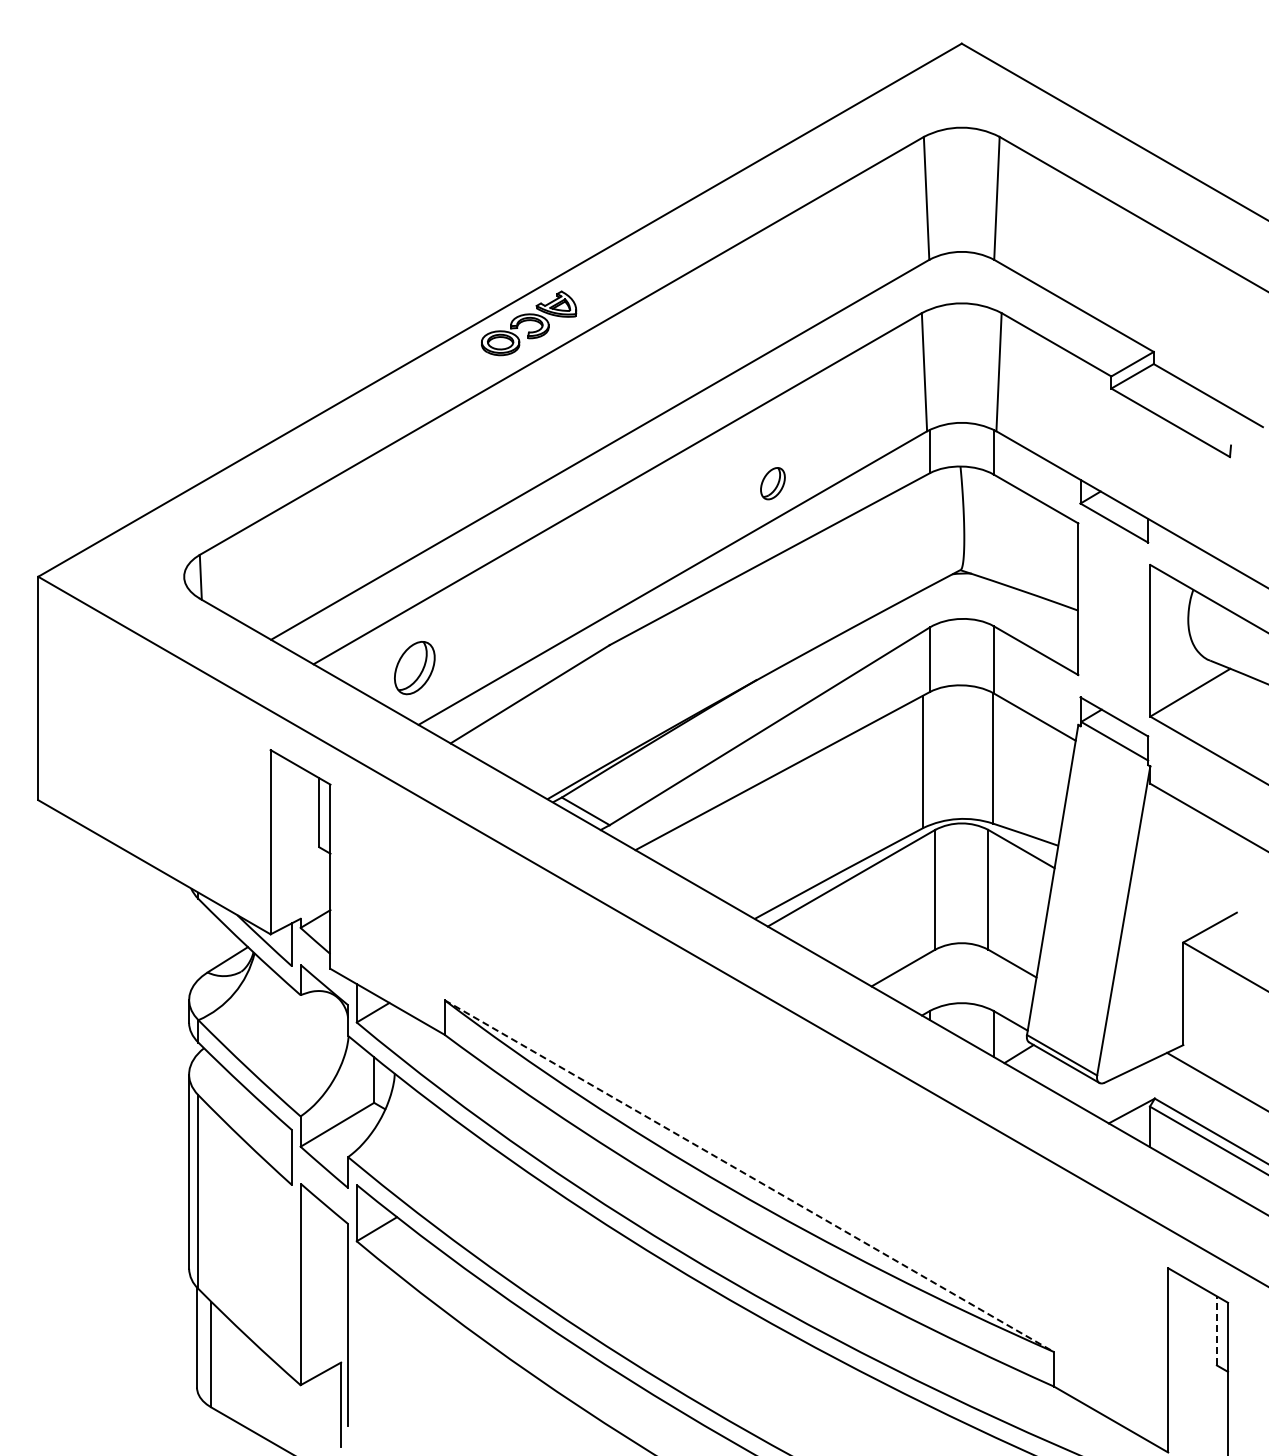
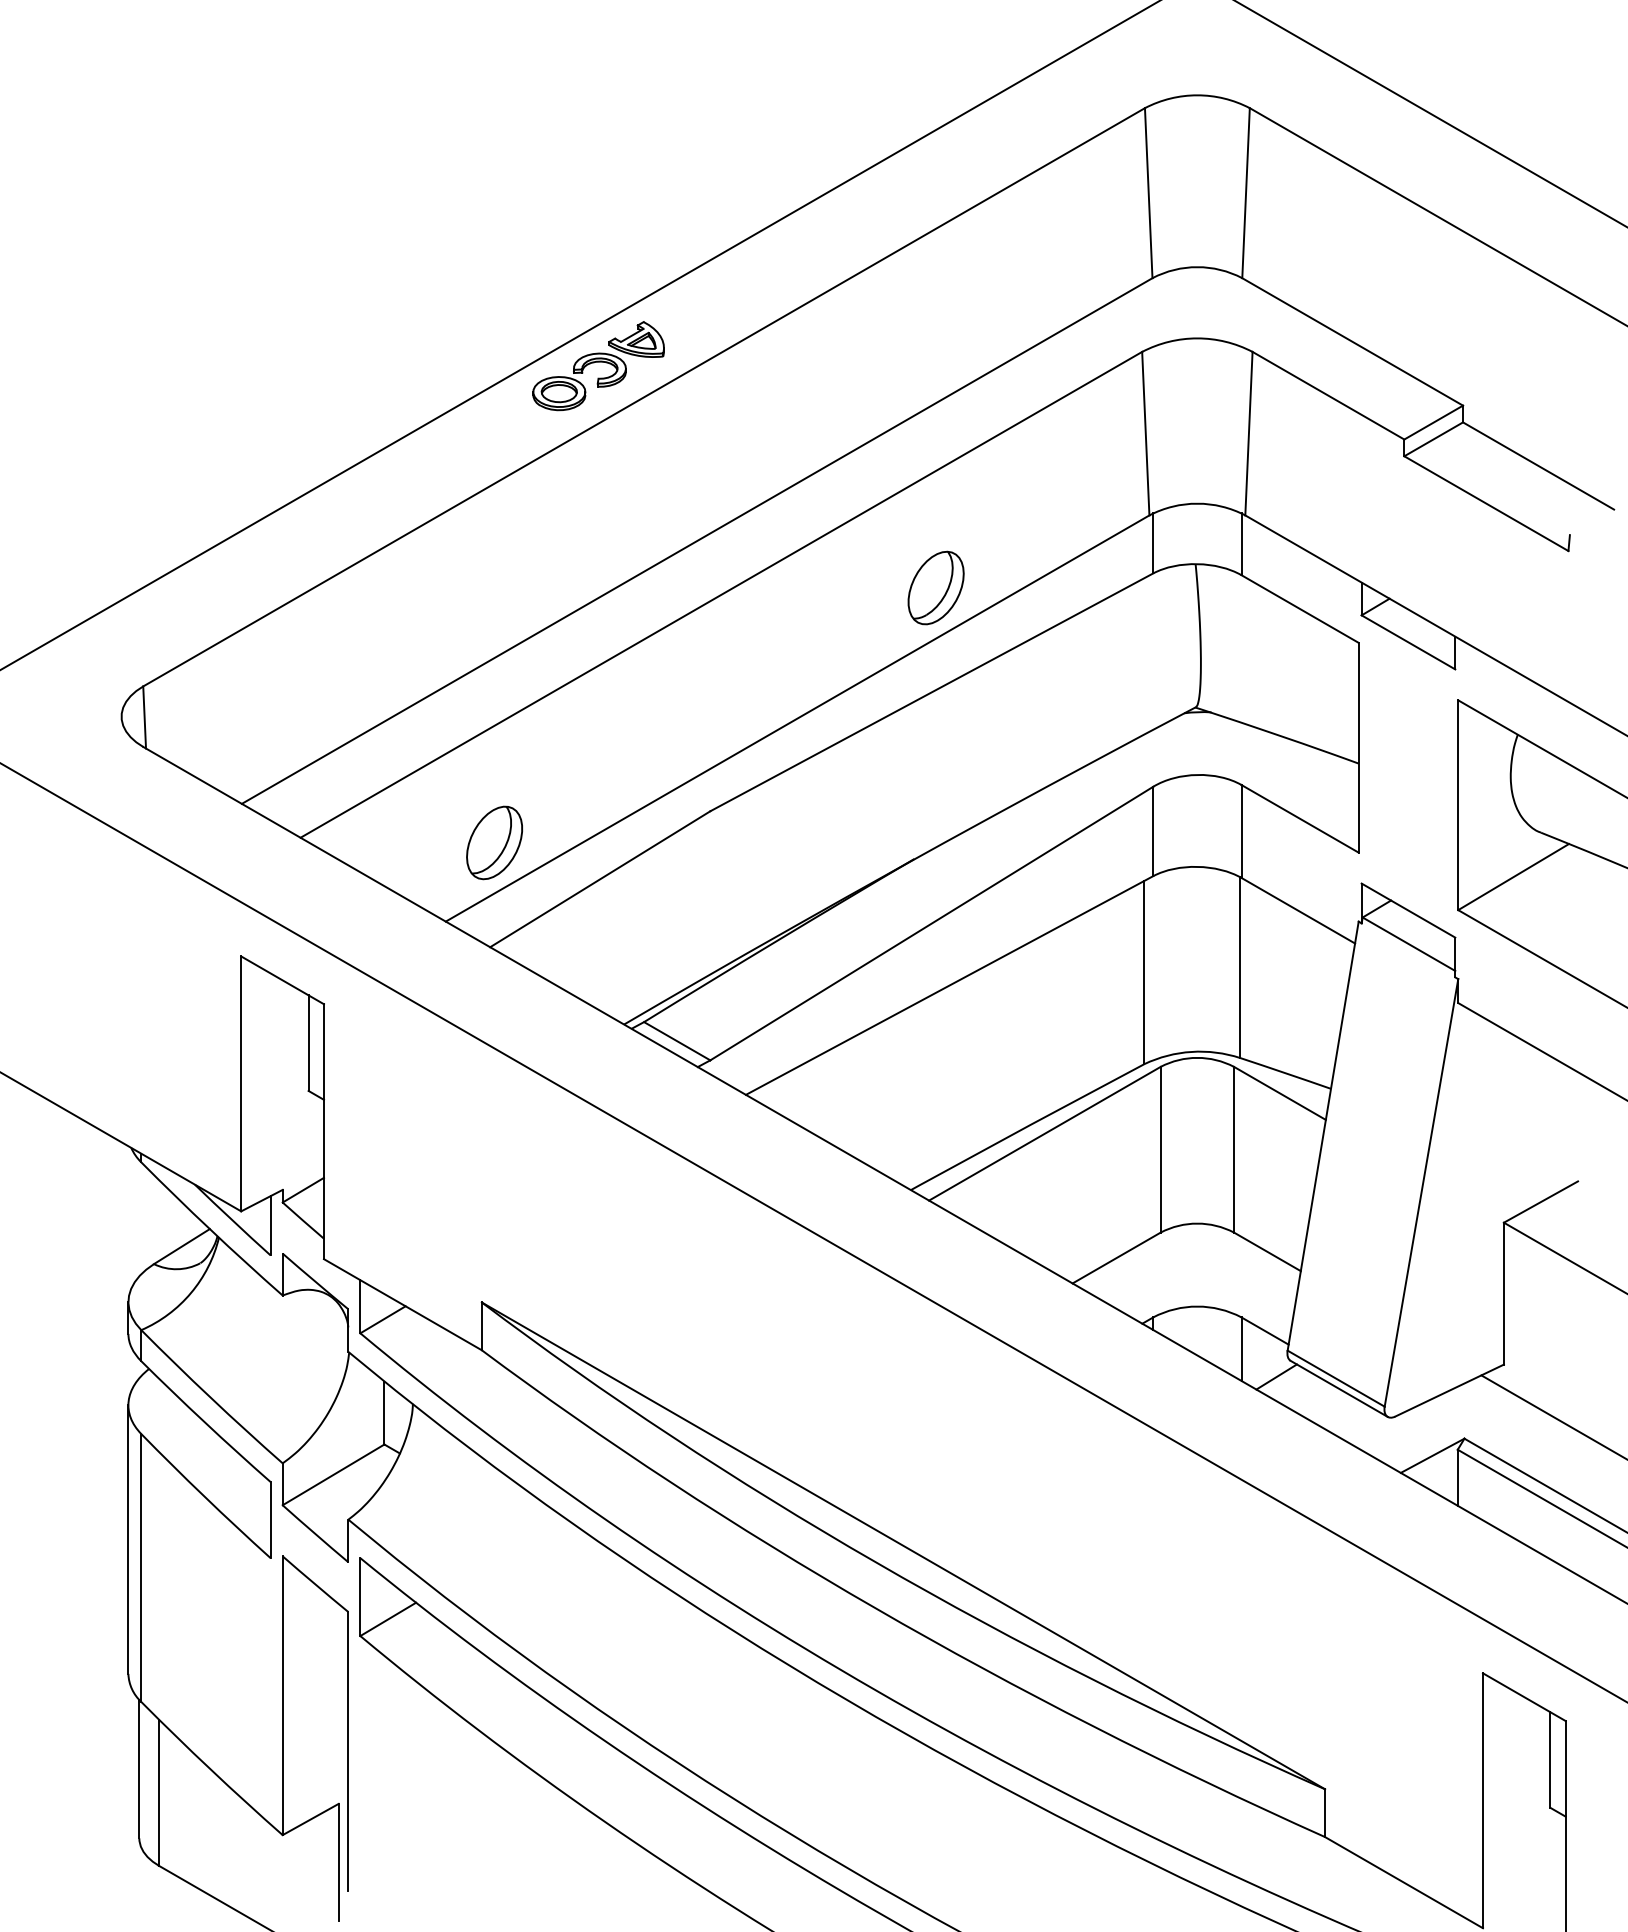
part: (772, 483) -> (935, 587), size x1.67
part: (414, 668) -> (494, 843), moved
line: (749, 1176) -> (903, 1546), dashed -> solid
line: (1216, 1330) -> (1549, 1759), dashed -> solid

